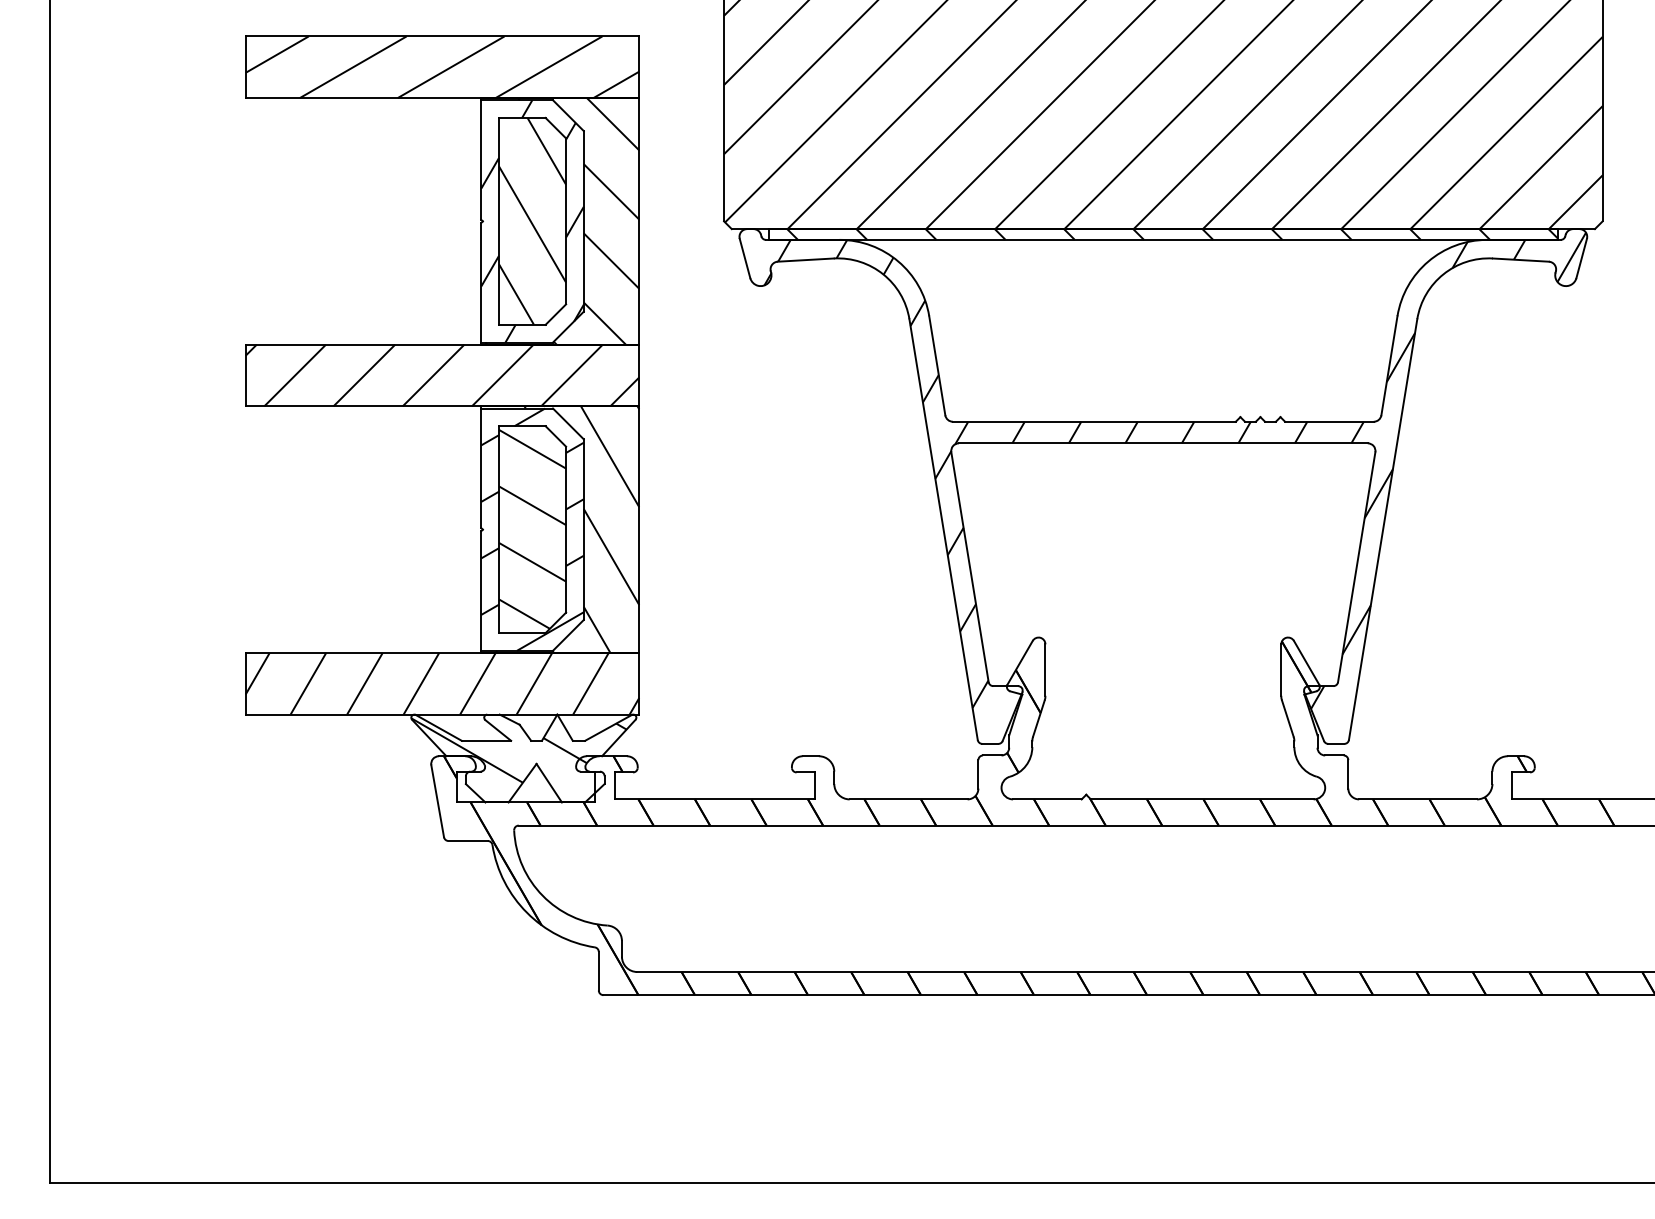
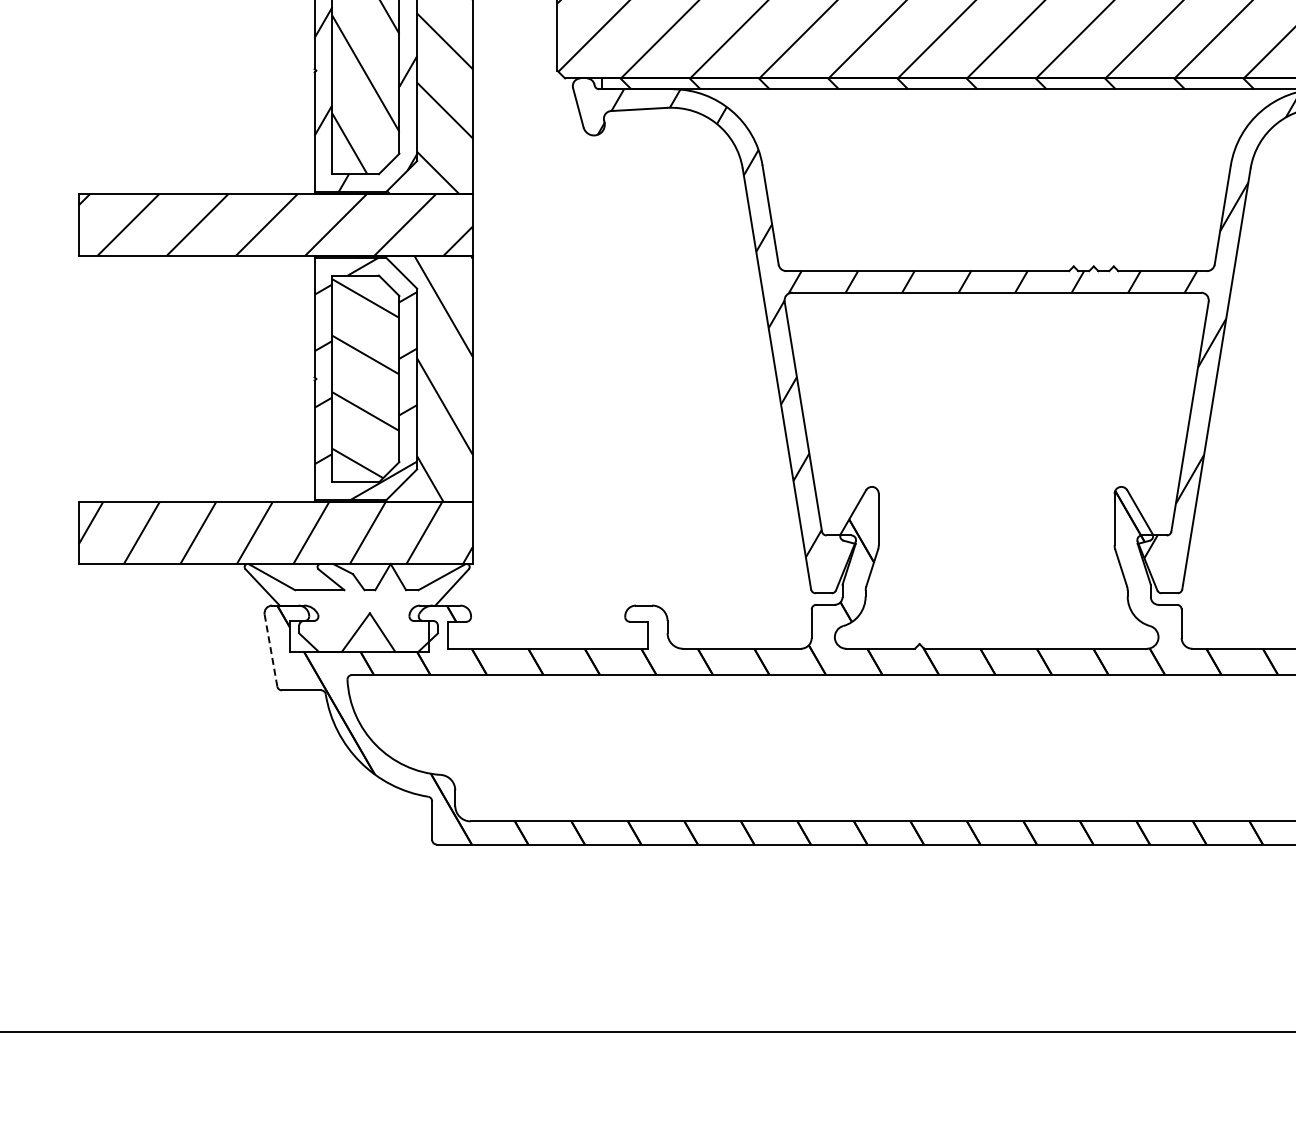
hatch: (518, 750) -> (351, 599), removed
line: (437, 801) -> (270, 650), solid -> dashed

